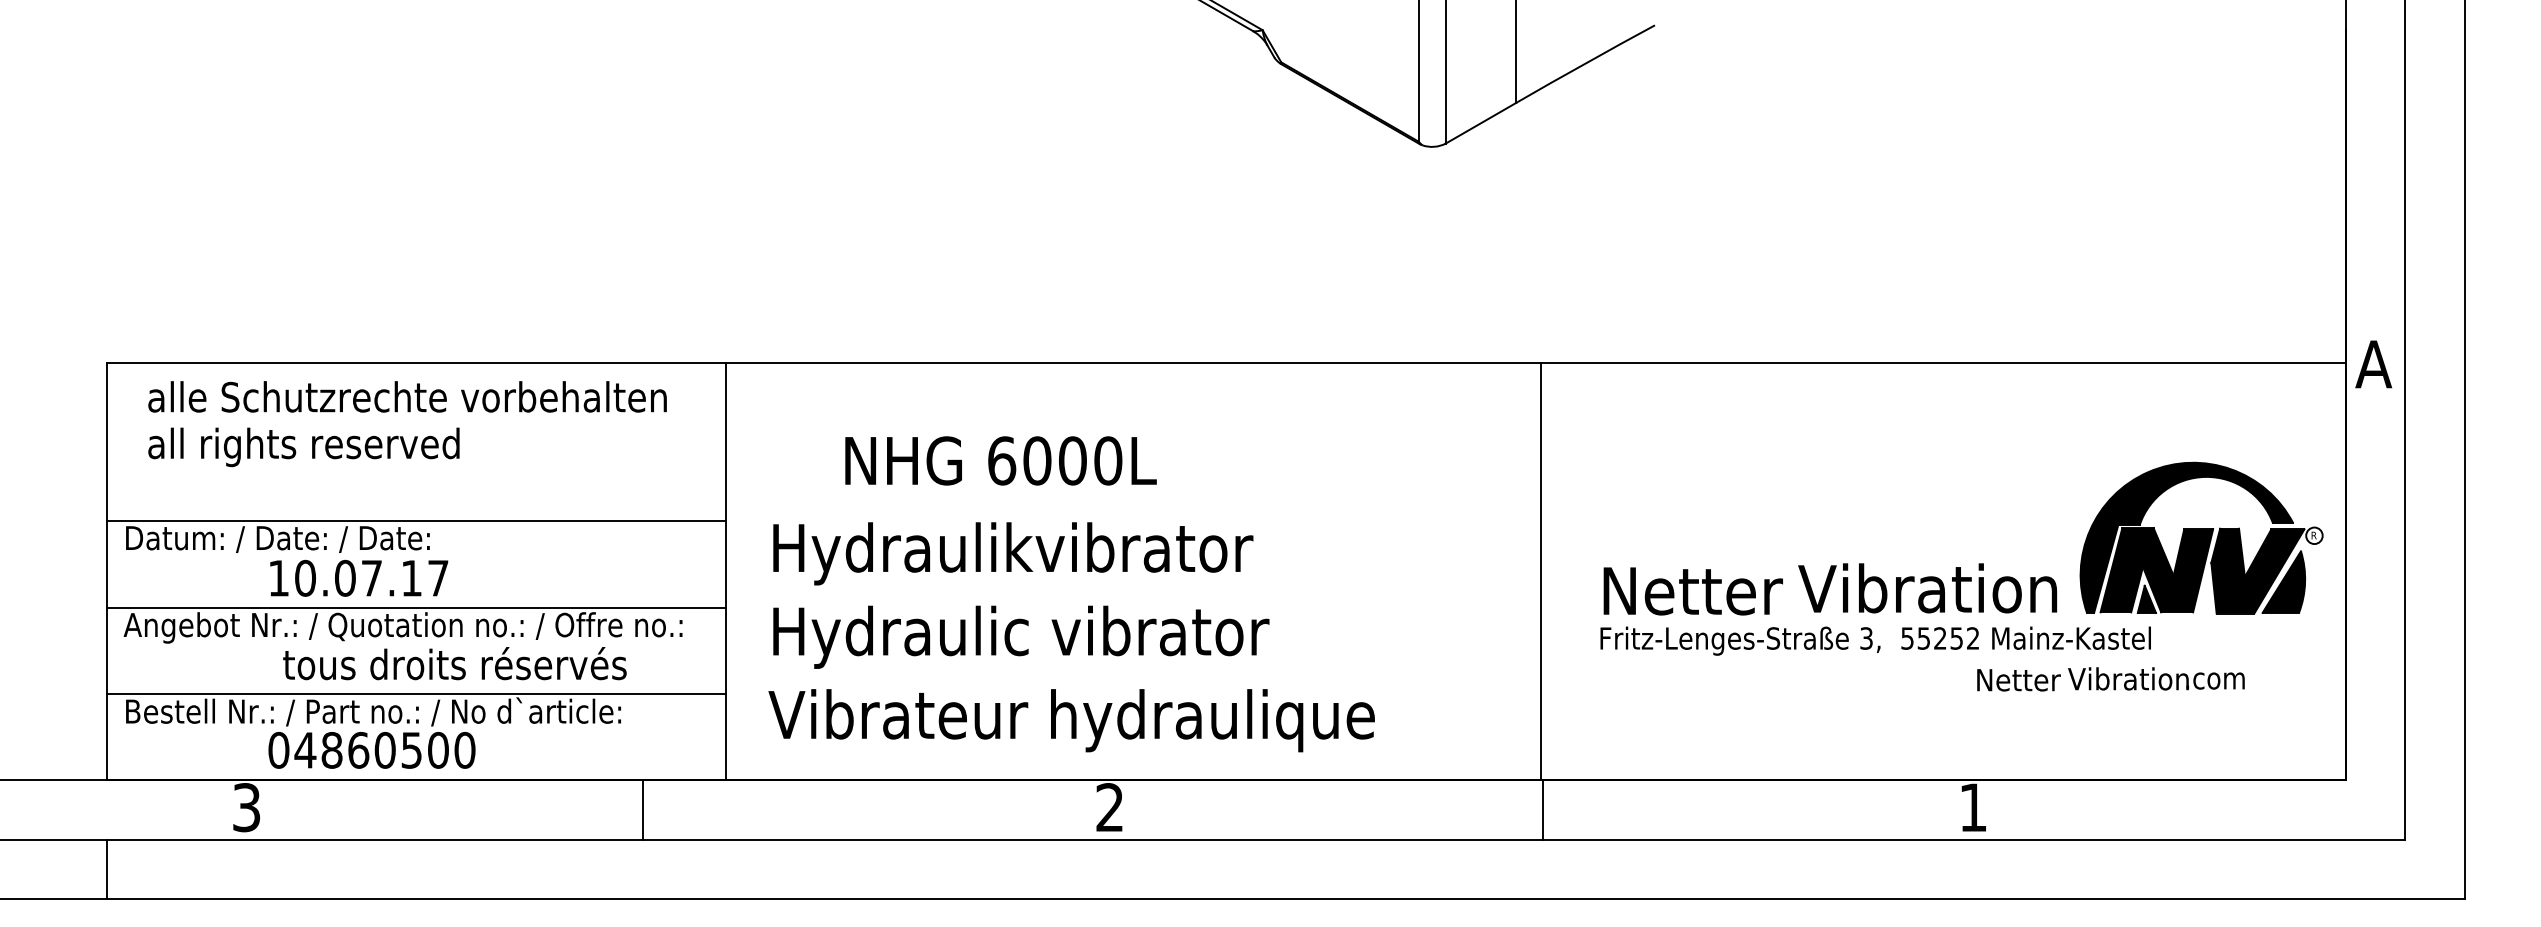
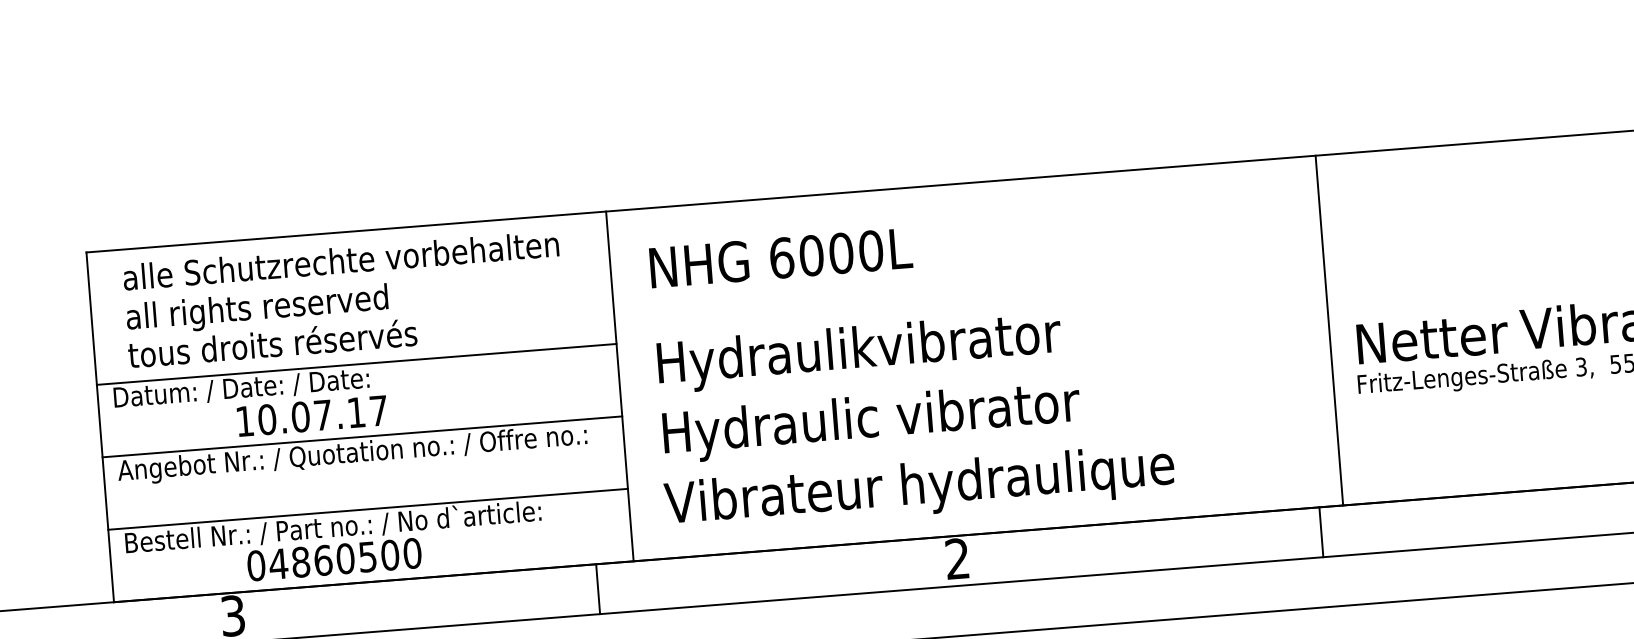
text: (1000, 460) -> (780, 257), moved
line: (1540, 571) -> (1329, 330), moved
text: (454, 663) -> (272, 343), moved
line: (643, 809) -> (598, 588), moved

